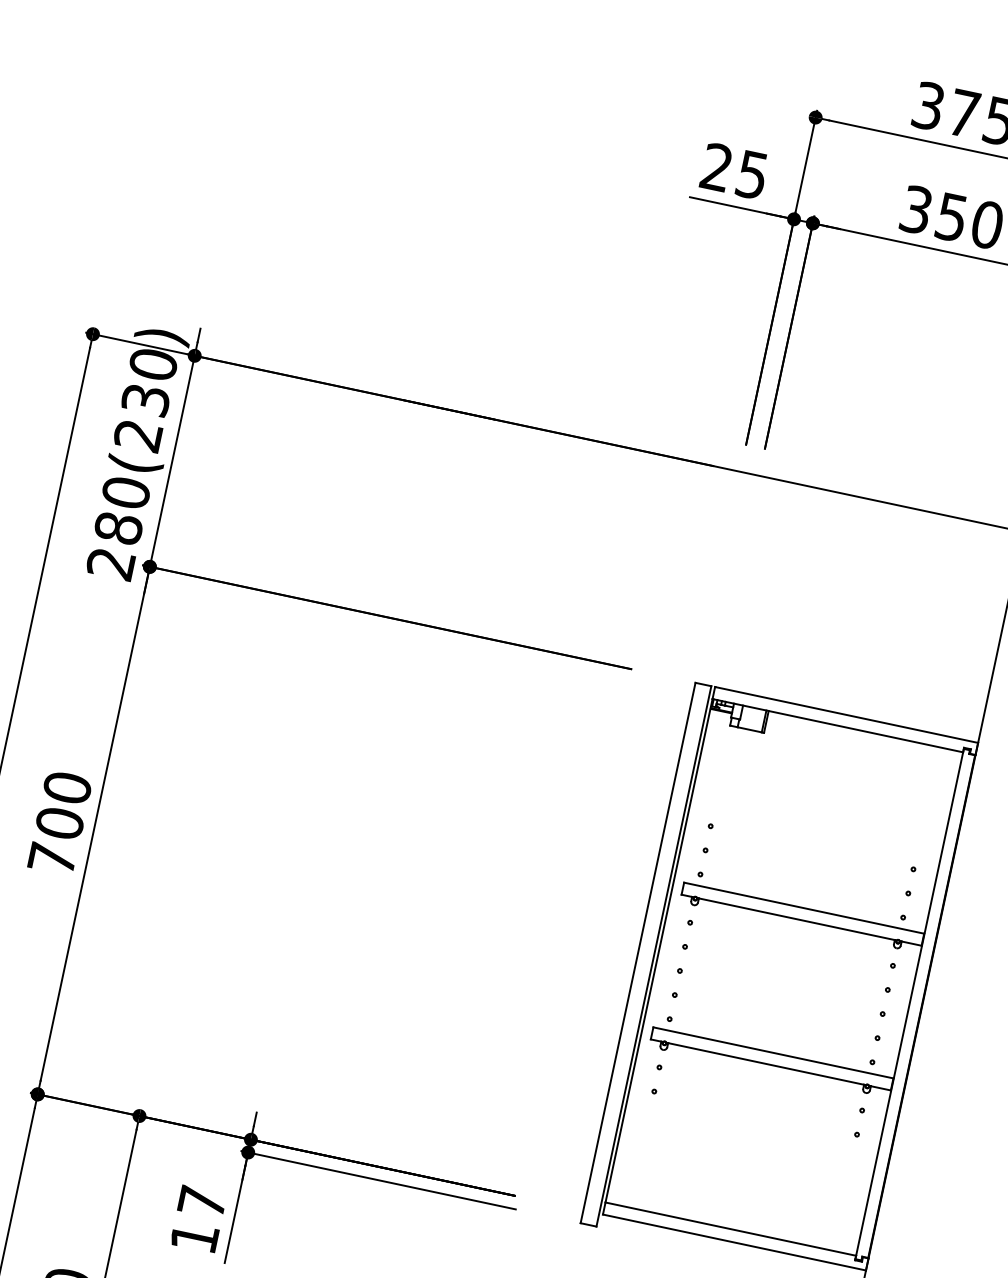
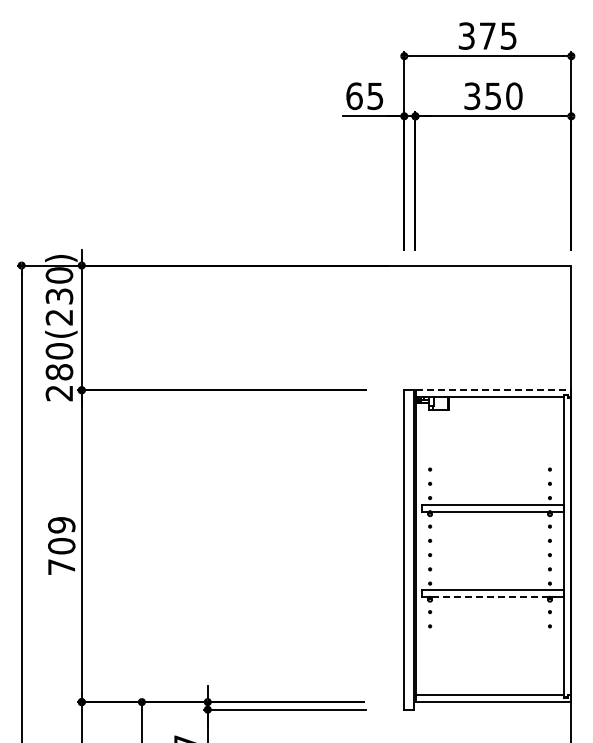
text: (716, 167) -> (354, 96), 25 -> 65
line: (846, 715) -> (493, 390), solid -> dashed
text: (66, 788) -> (61, 525), 700 -> 709
line: (766, 1064) -> (490, 597), solid -> dashed

